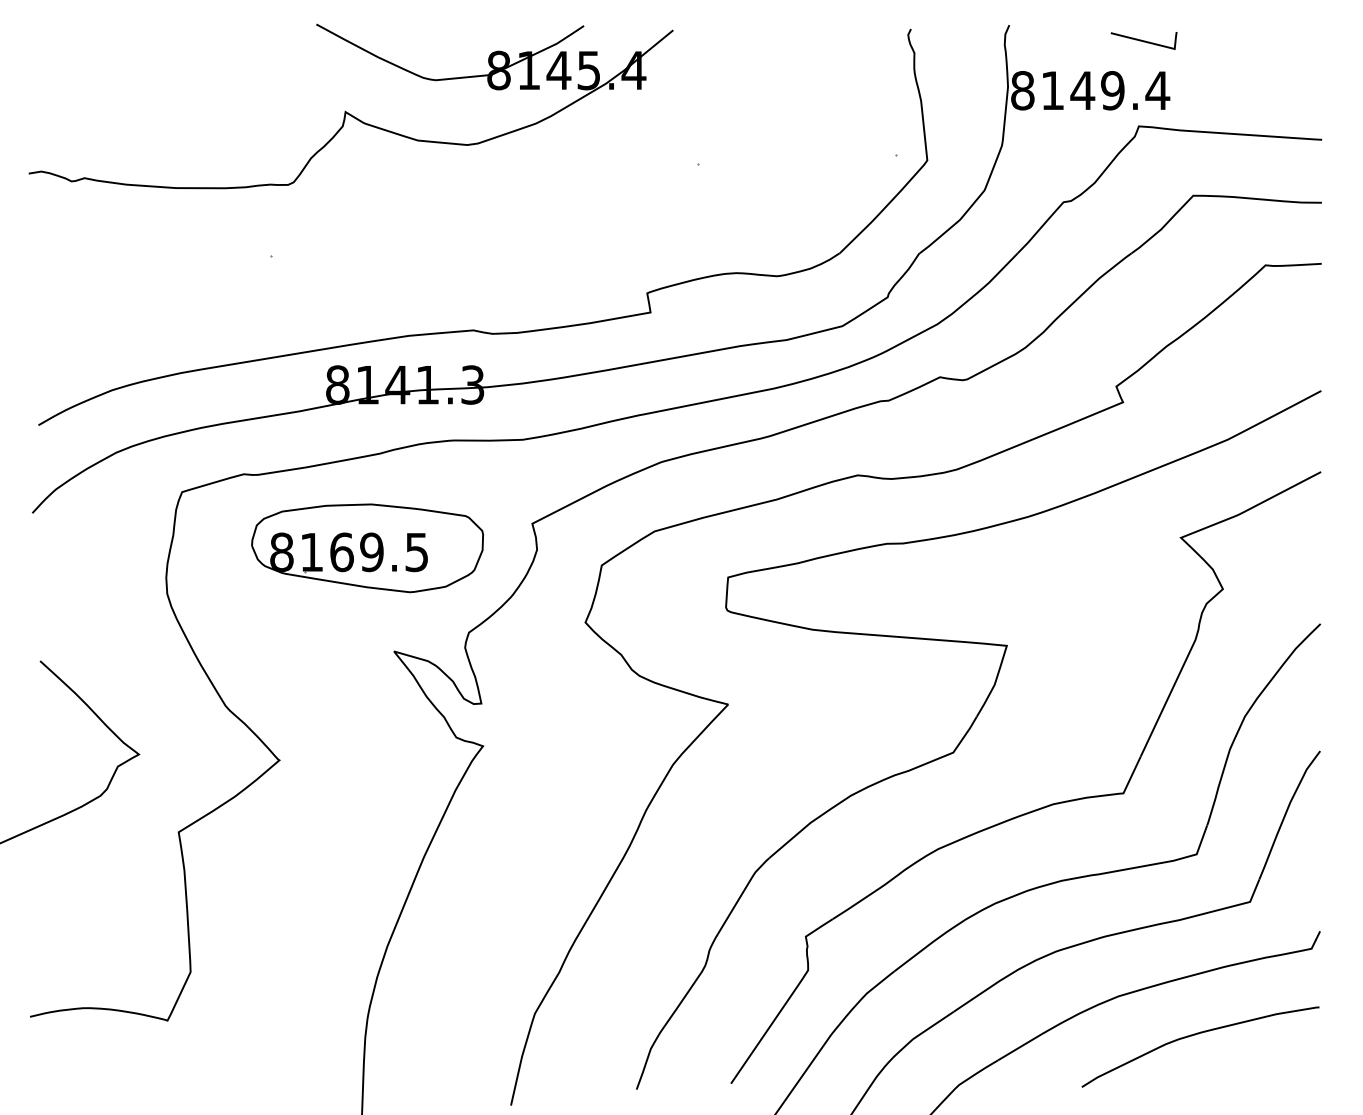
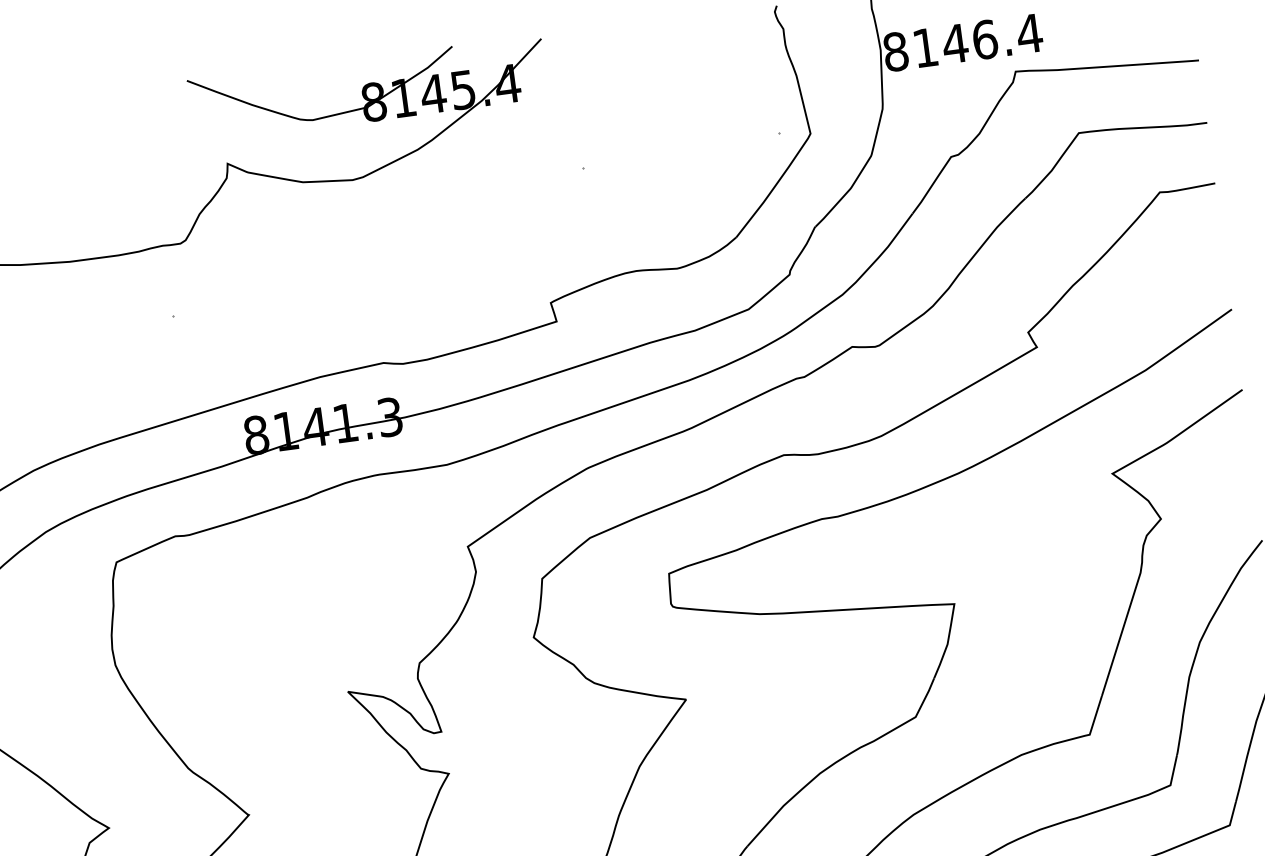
text: (1112, 90) -> (984, 39), 8149.4 -> 8146.4
part: (367, 548) -> (307, 593), removed

